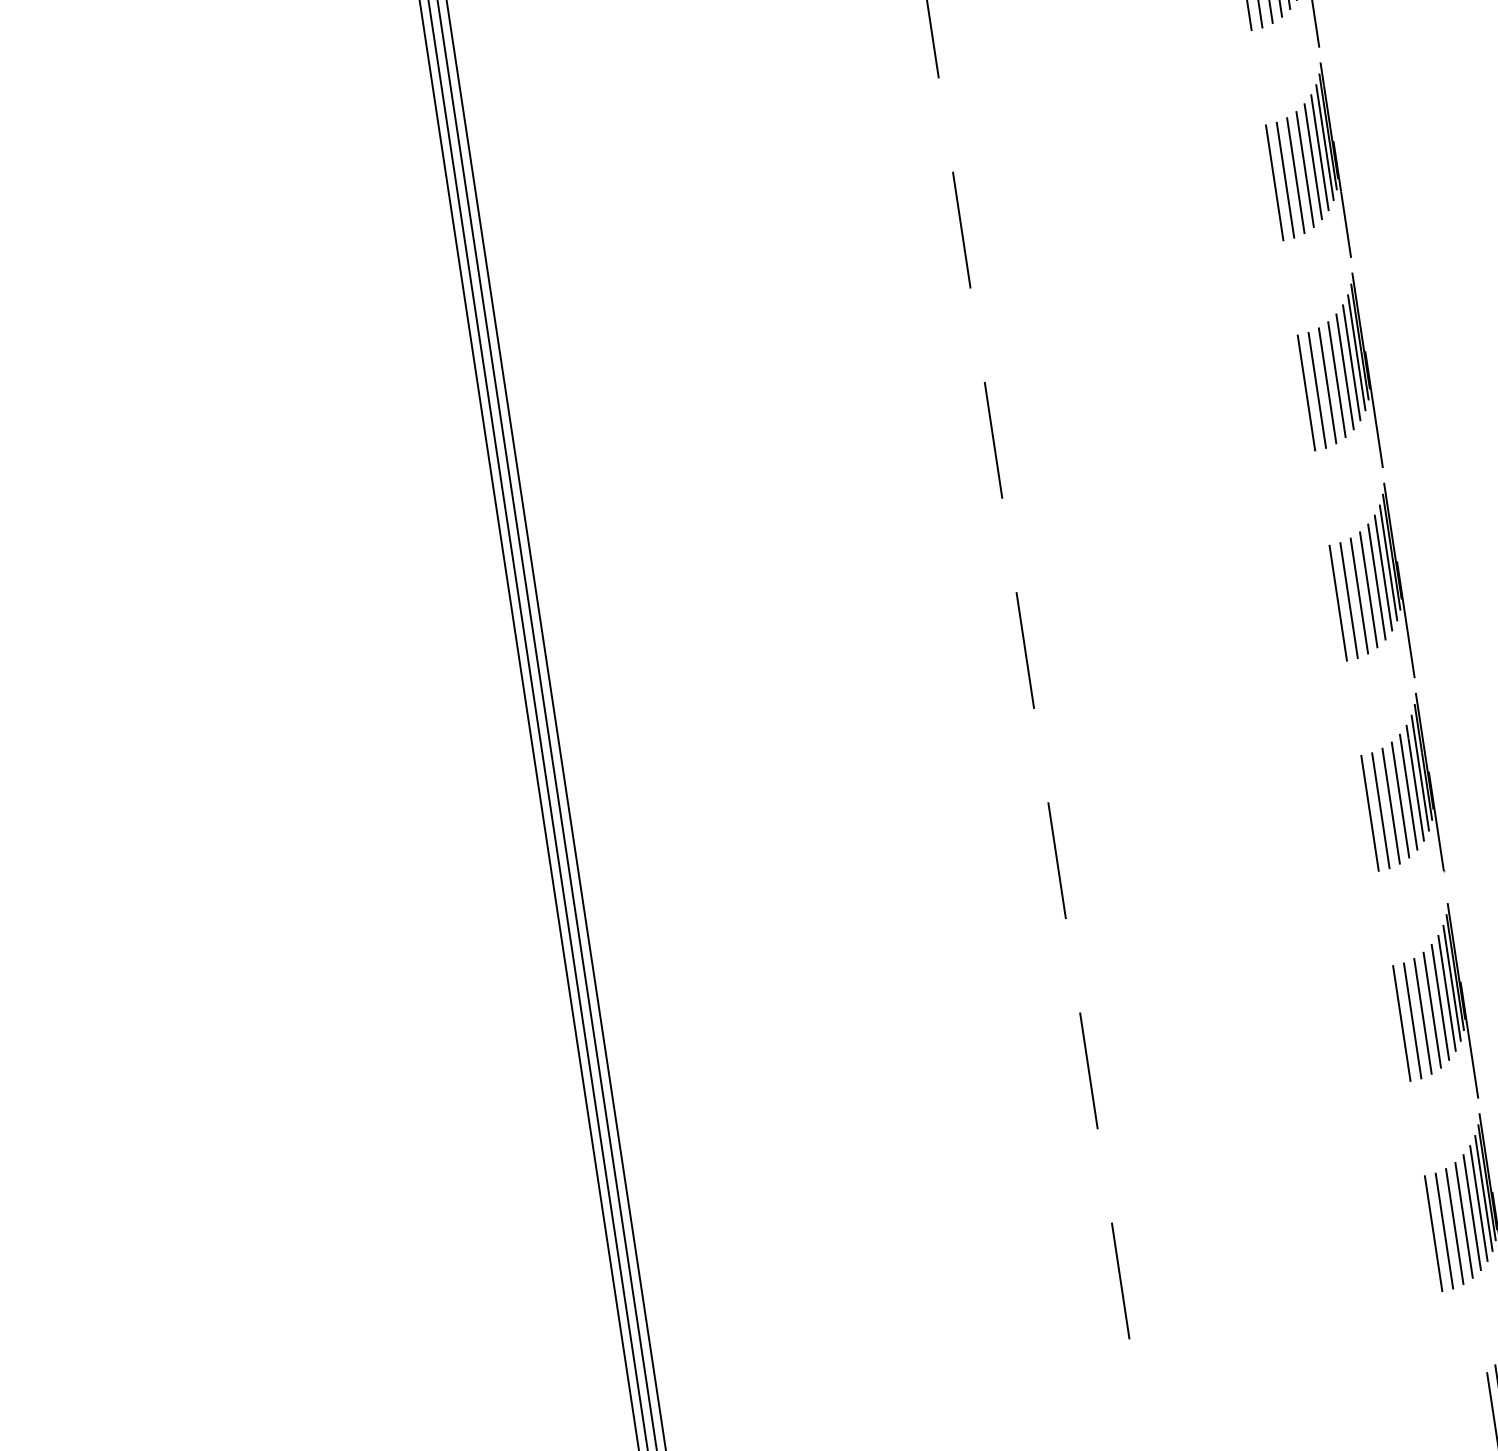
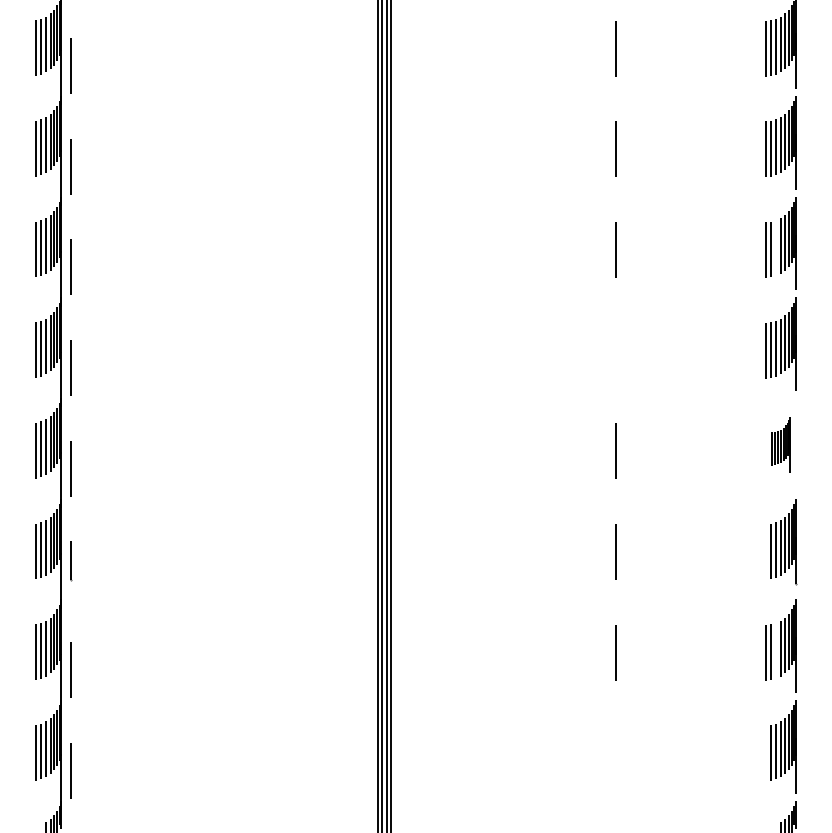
line: (1296, 176) -> (776, 248), removed
line: (992, 440) -> (615, 350), removed
part: (1366, 584) -> (780, 444), size x0.6
line: (1369, 812) -> (765, 551), removed
line: (1423, 1015) -> (776, 650), removed
line: (1433, 1234) -> (765, 753), removed
line: (1120, 1281) -> (615, 753), removed

